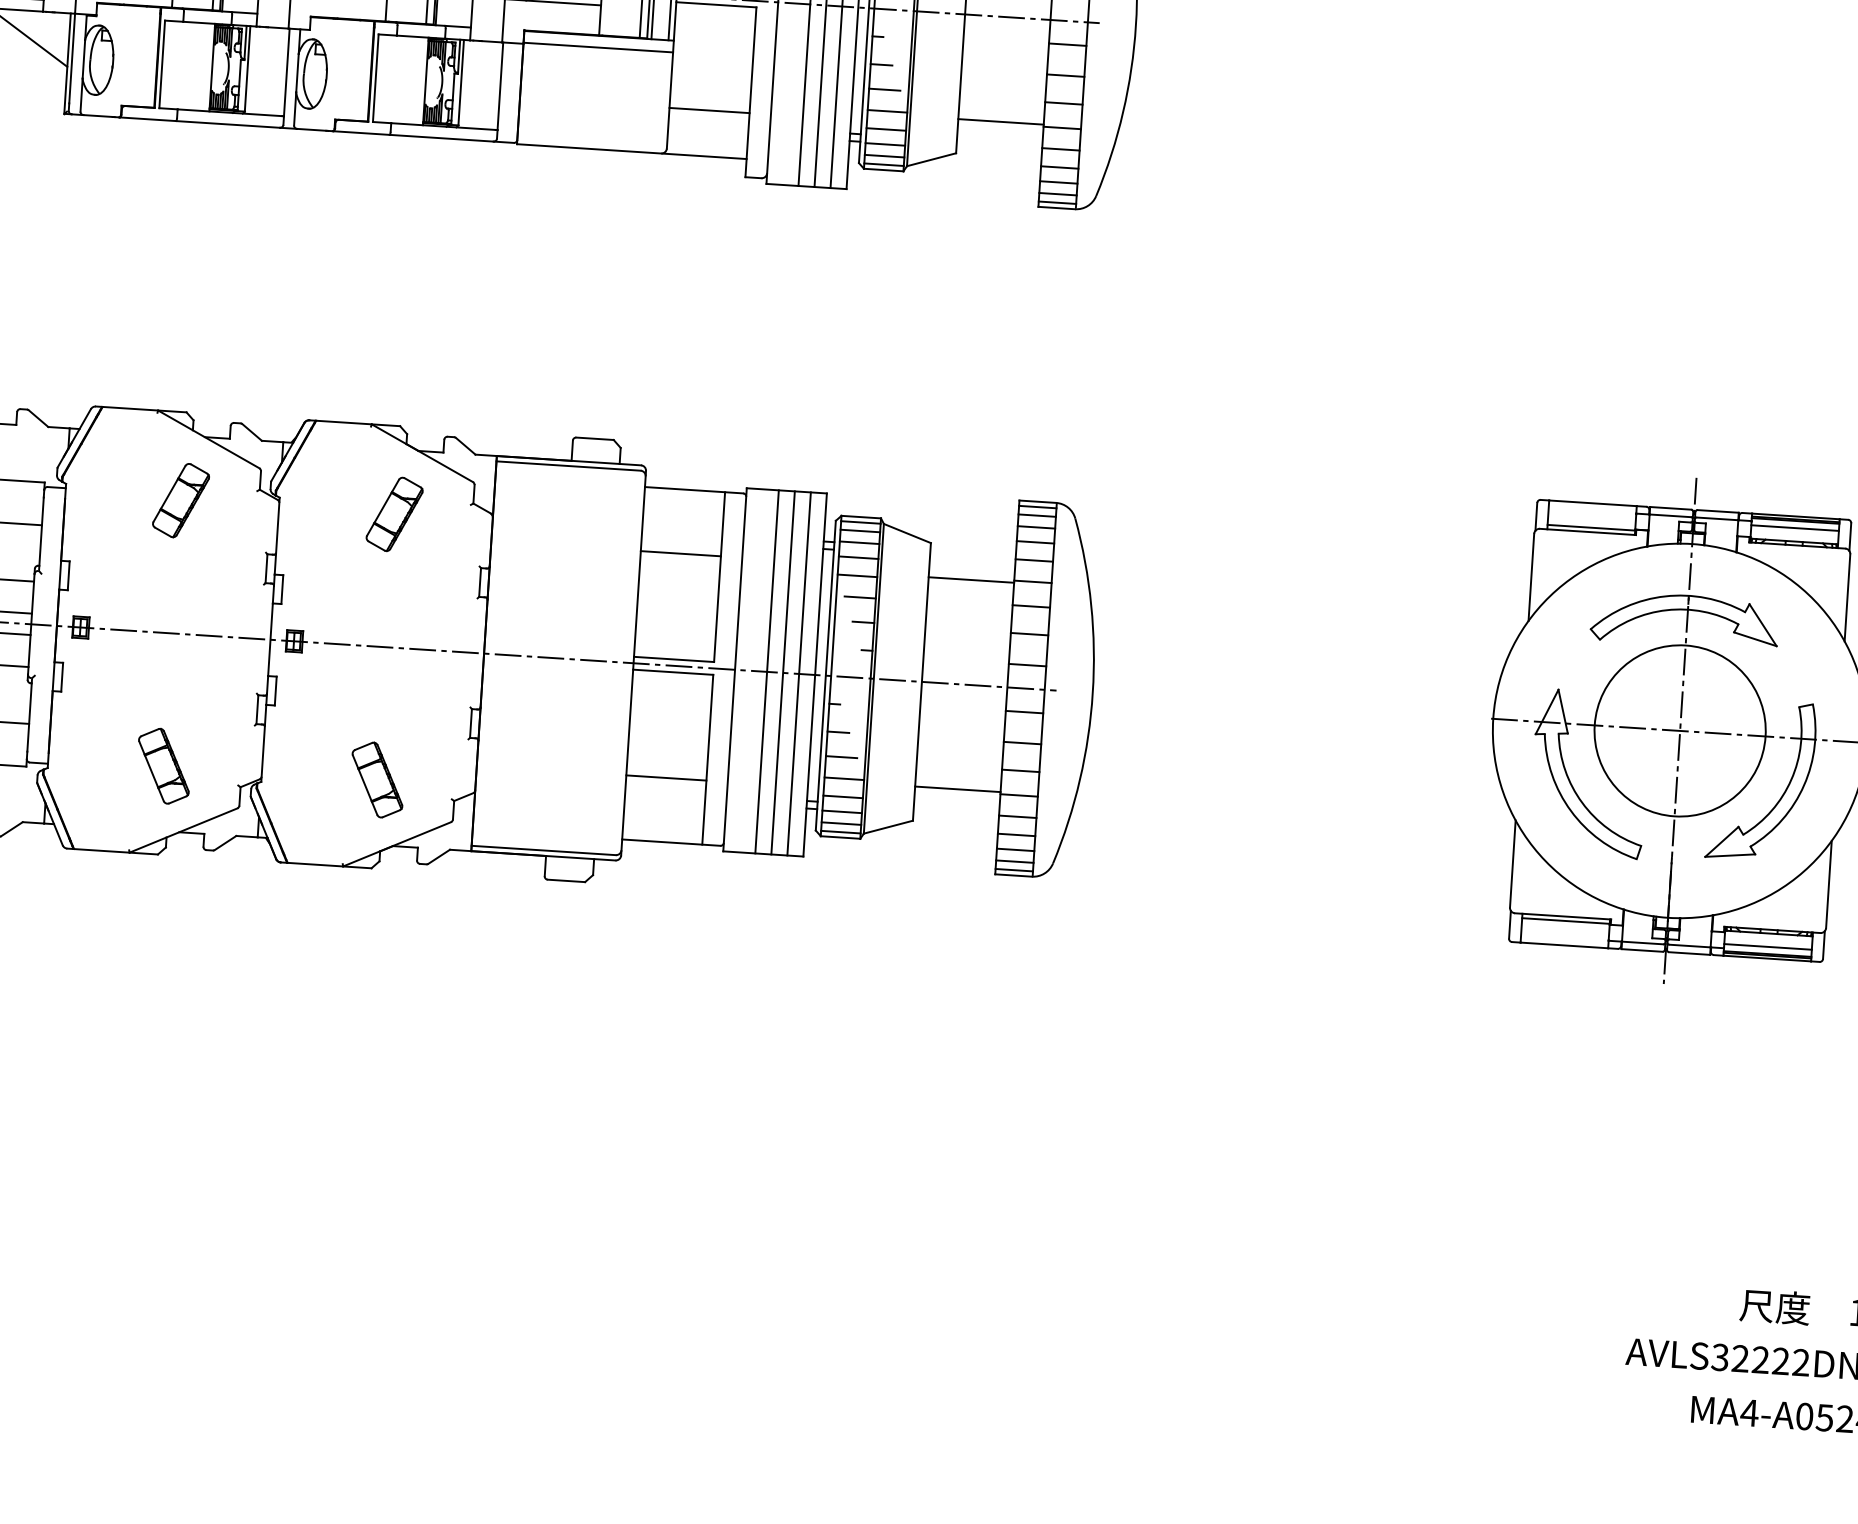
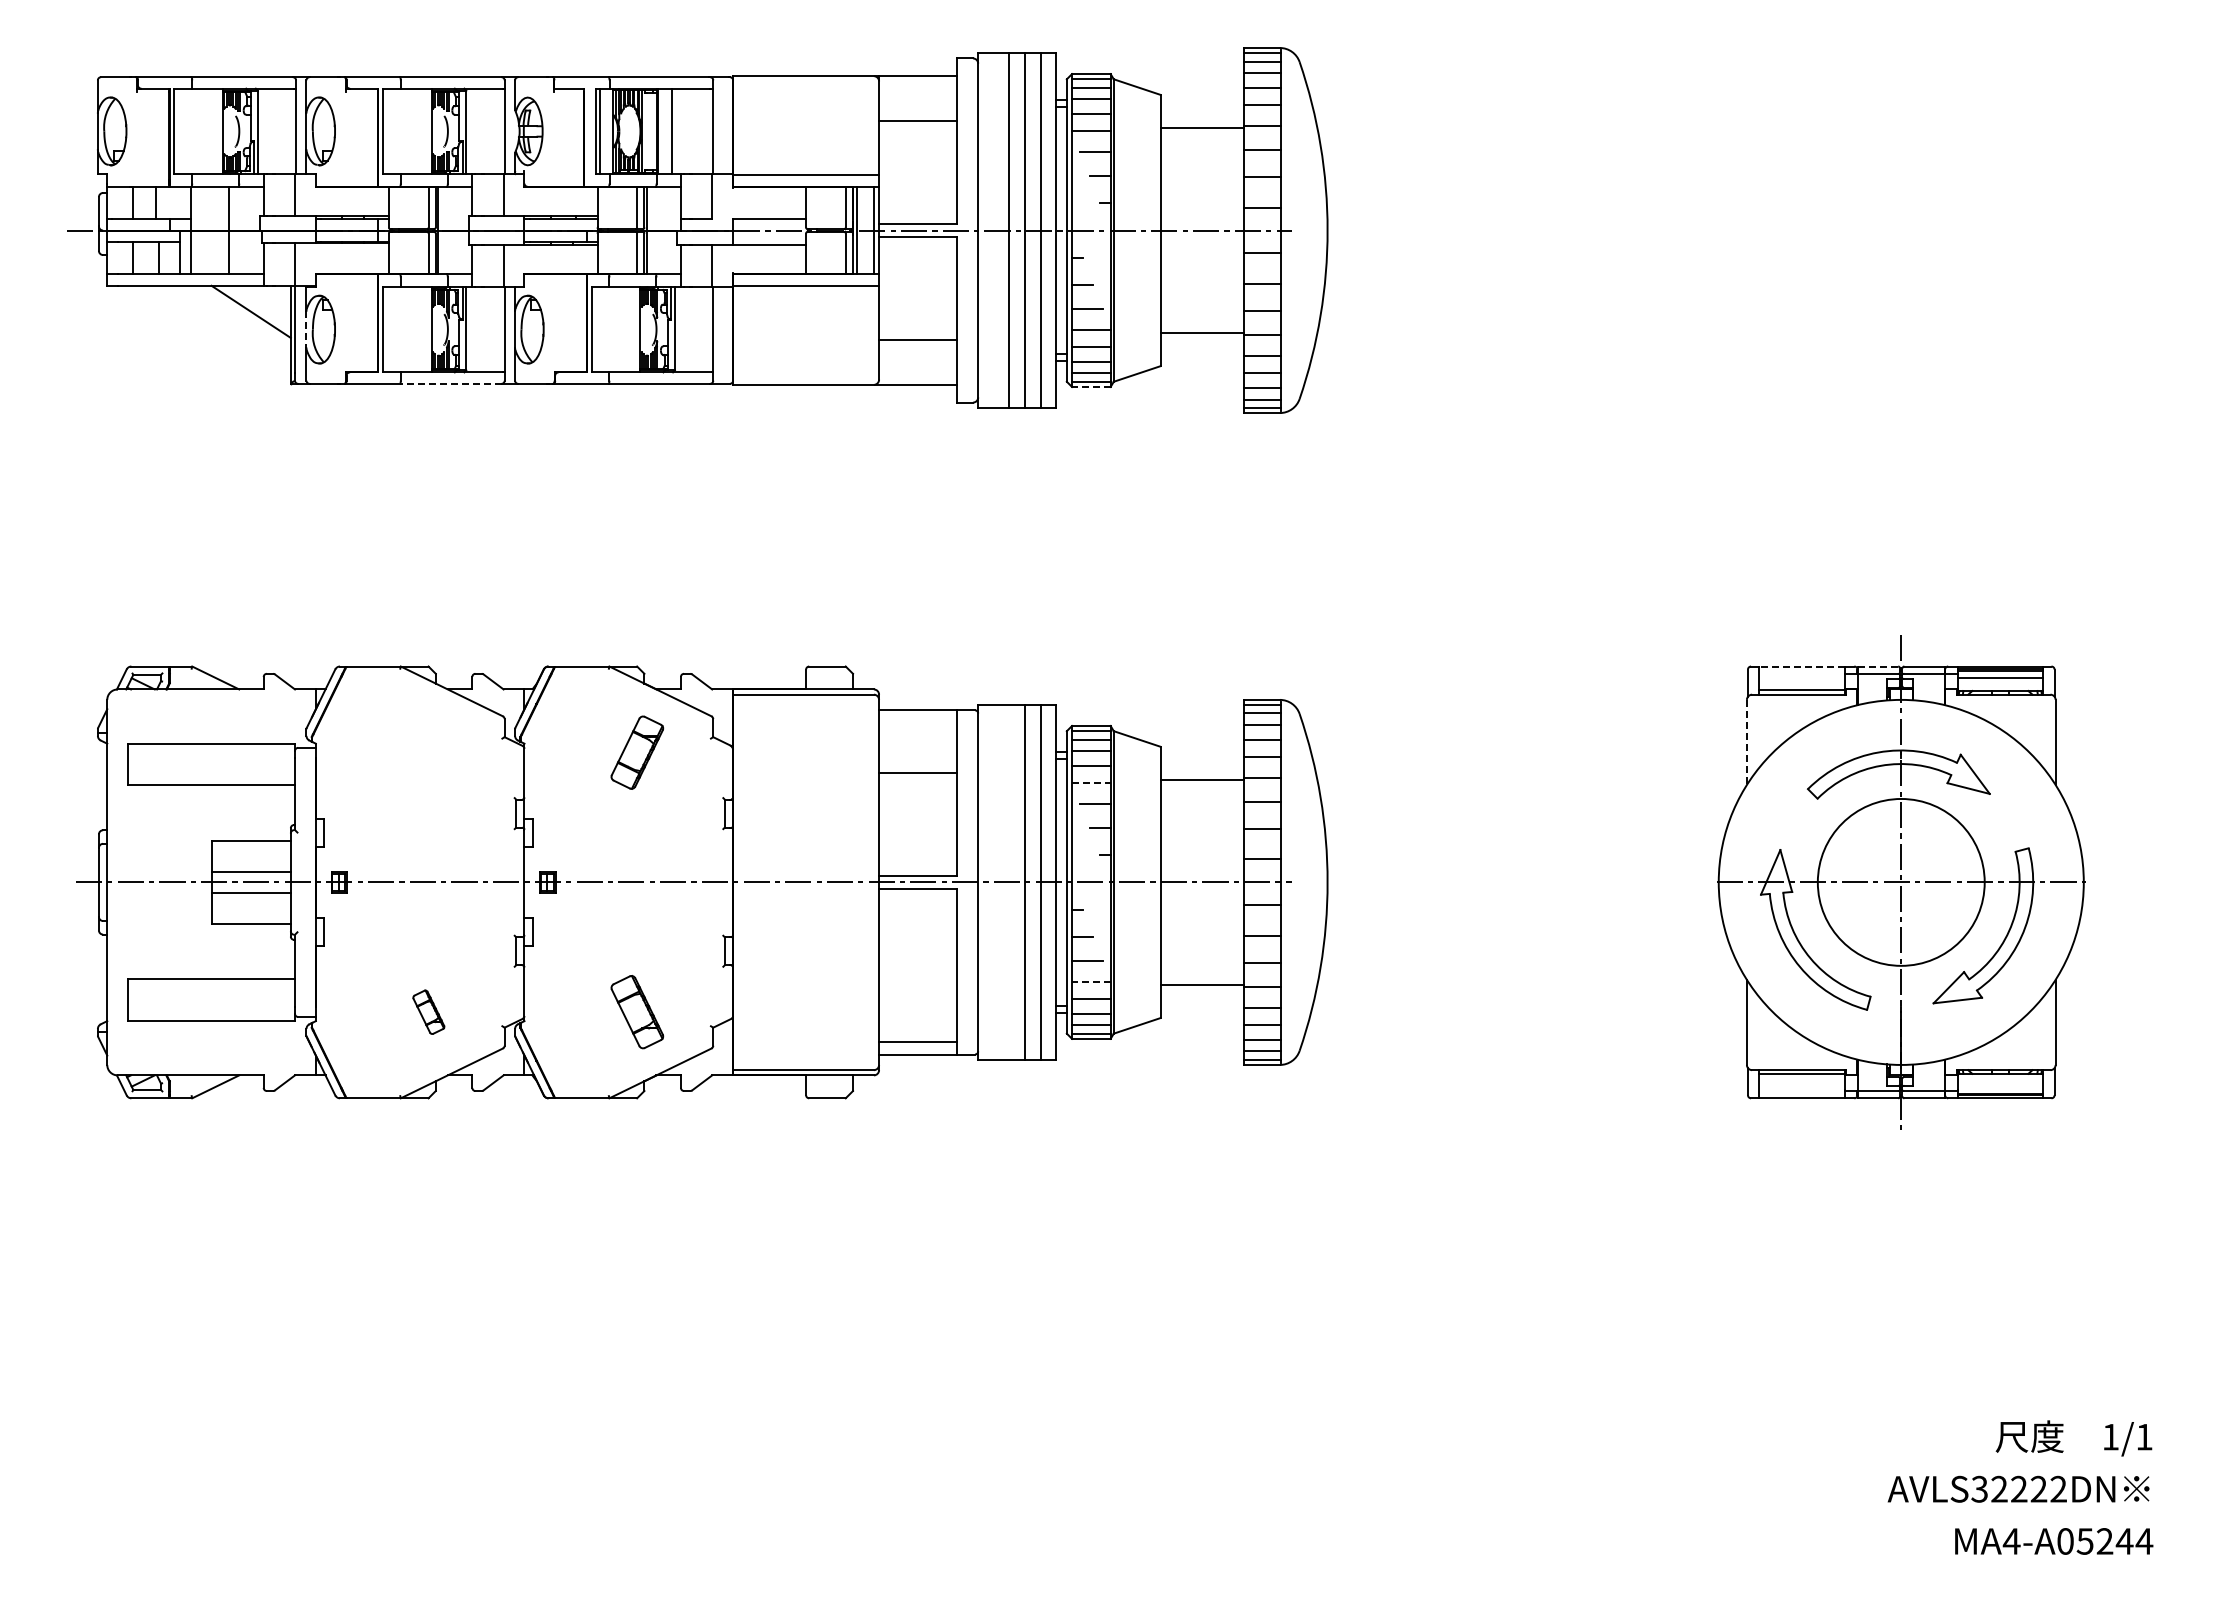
line: (83, 59) -> (306, 329), solid -> dashed
line: (227, 124) -> (450, 383), solid -> dashed
line: (882, 169) -> (1090, 386), solid -> dashed
part: (180, 500) -> (428, 752), removed
line: (1593, 503) -> (1802, 666), solid -> dashed
line: (1671, 508) -> (1878, 666), solid -> dashed
line: (857, 576) -> (1091, 783), solid -> dashed
line: (1530, 577) -> (1746, 742), solid -> dashed
line: (767, 671) -> (1009, 882), removed
part: (163, 766) -> (428, 1012), size x0.6
line: (666, 777) -> (918, 1041), moved
line: (843, 778) -> (1090, 981), solid -> dashed
line: (1768, 946) -> (2000, 1086), removed

